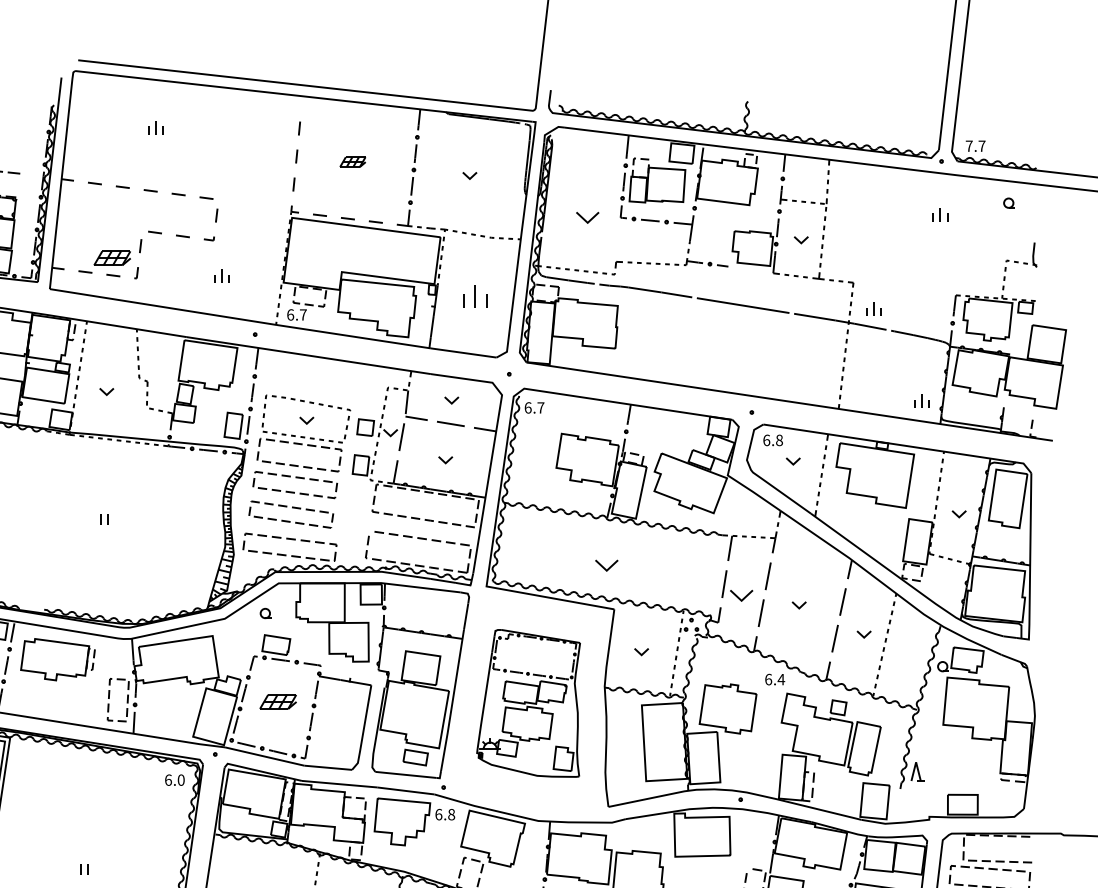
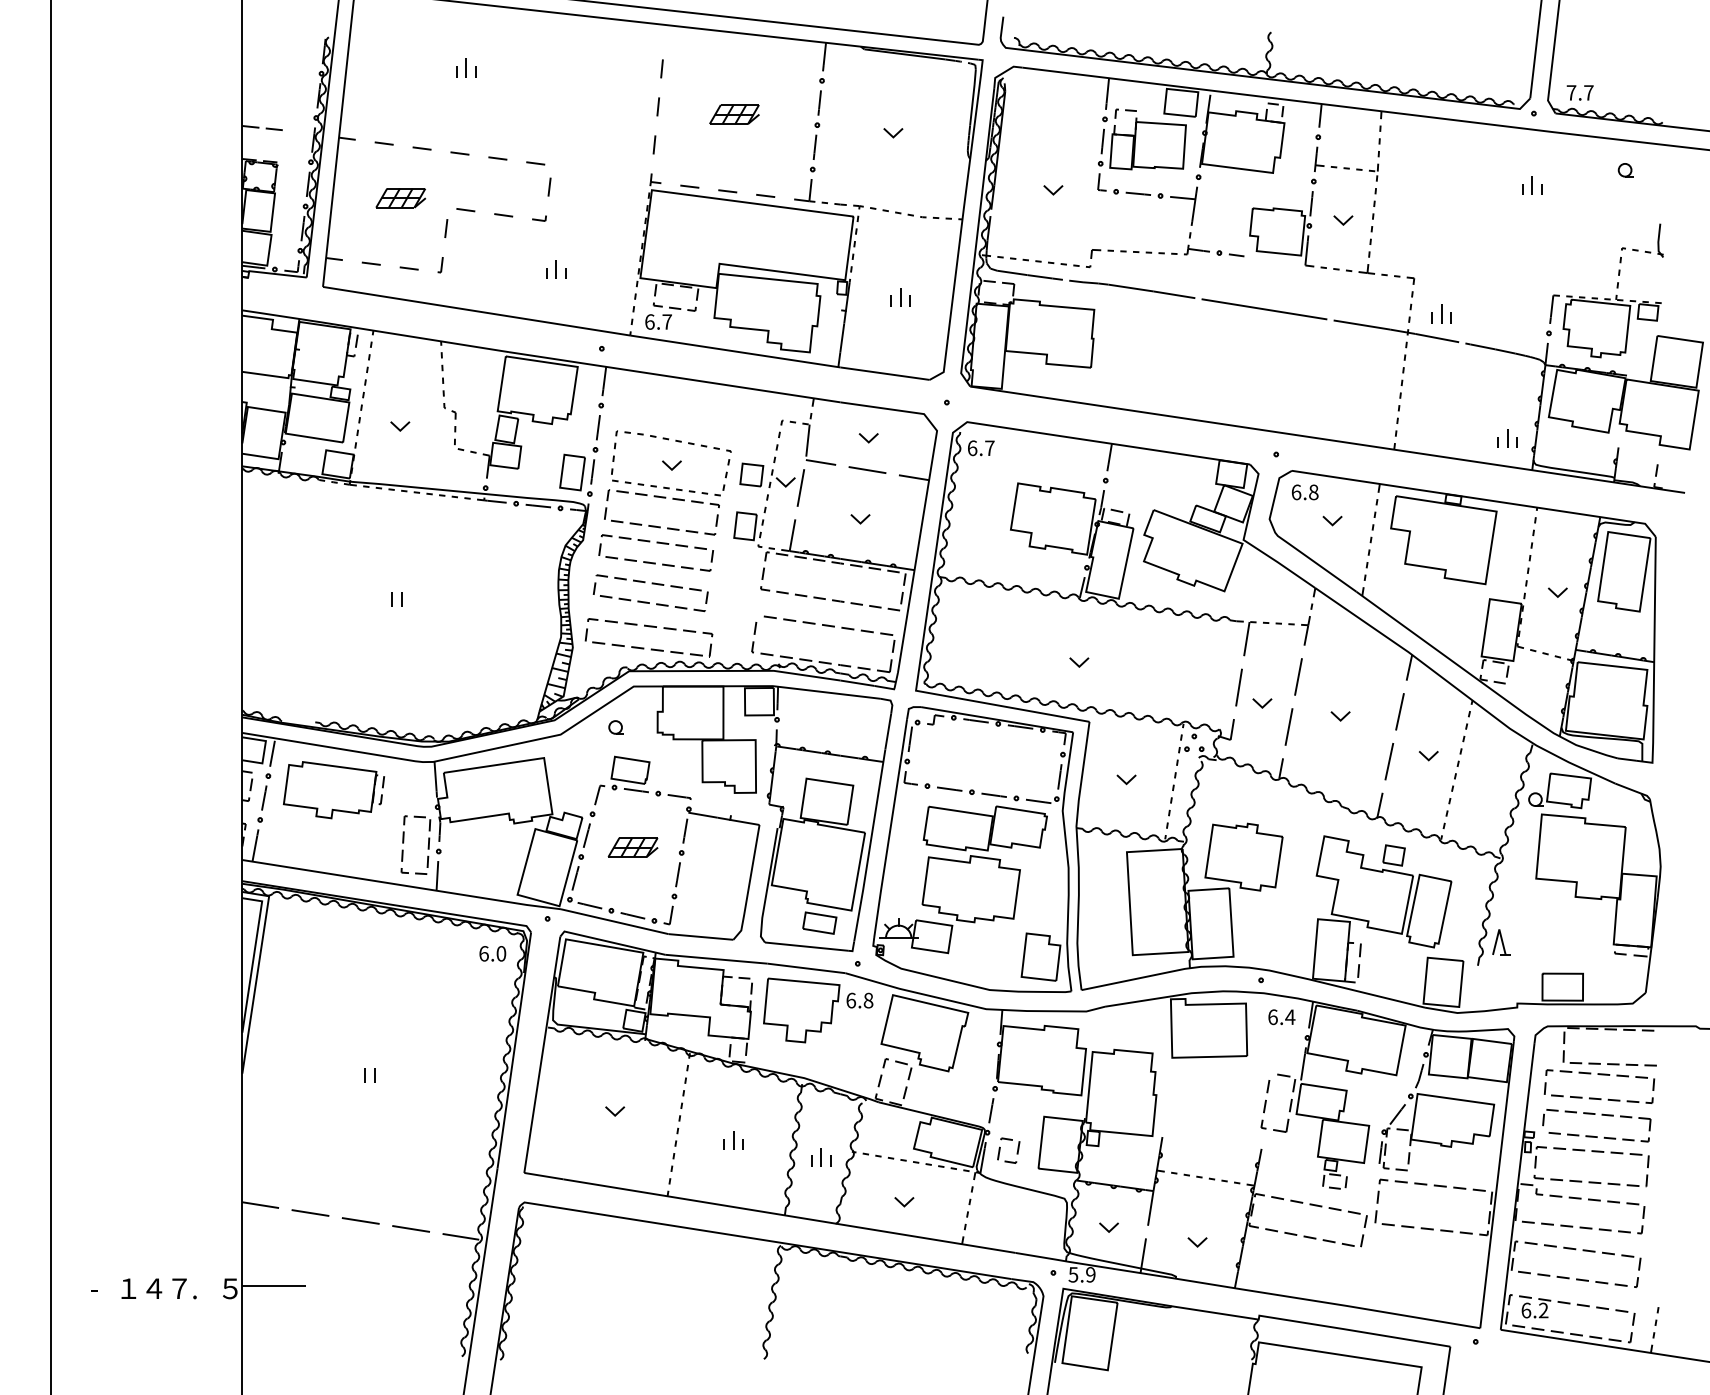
part: (352, 162) -> (734, 114), size x1.43
part: (587, 218) -> (1053, 190), size x0.62
part: (112, 258) -> (400, 198), moved
part: (475, 296) -> (900, 297), size x0.62
part: (606, 565) -> (1079, 662), size x0.62
part: (741, 595) -> (1262, 703), size x0.62
text: (774, 679) -> (1281, 1017), moved
part: (528, 703) -> (972, 849), size x1.43

